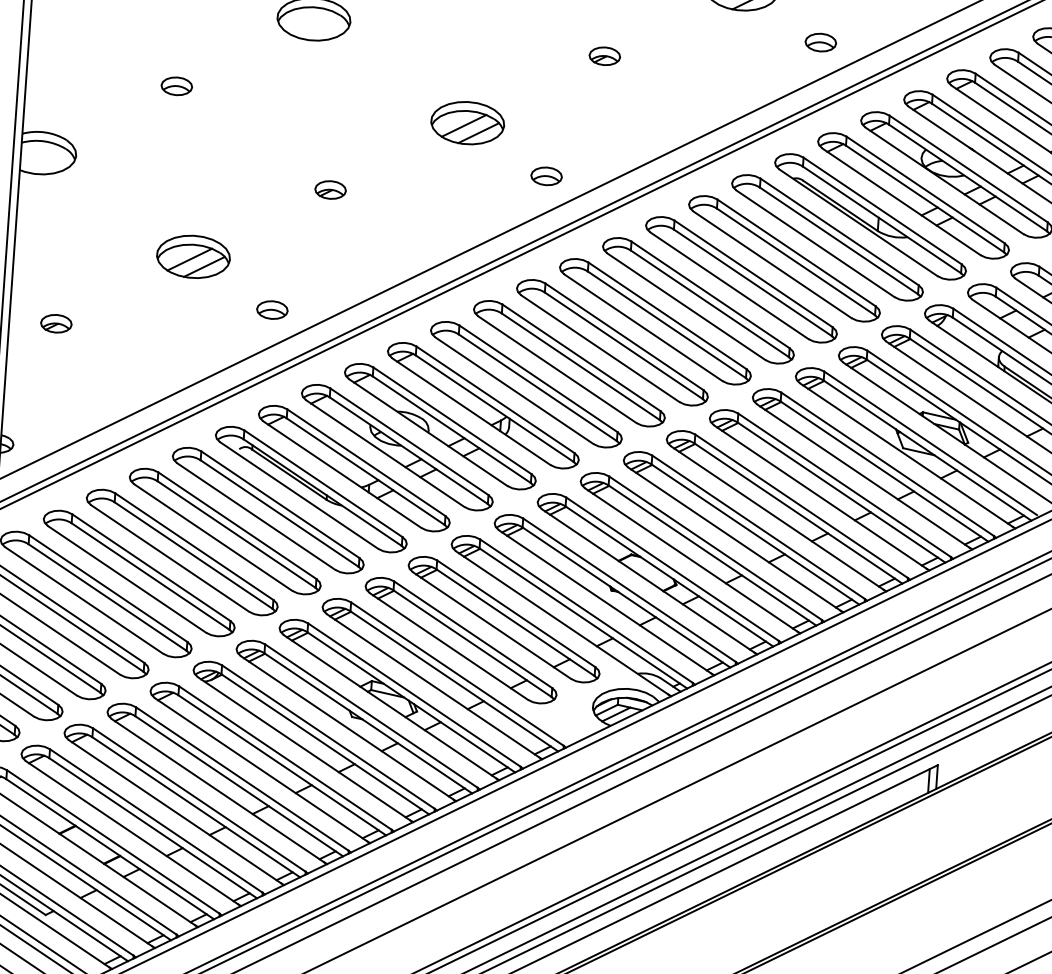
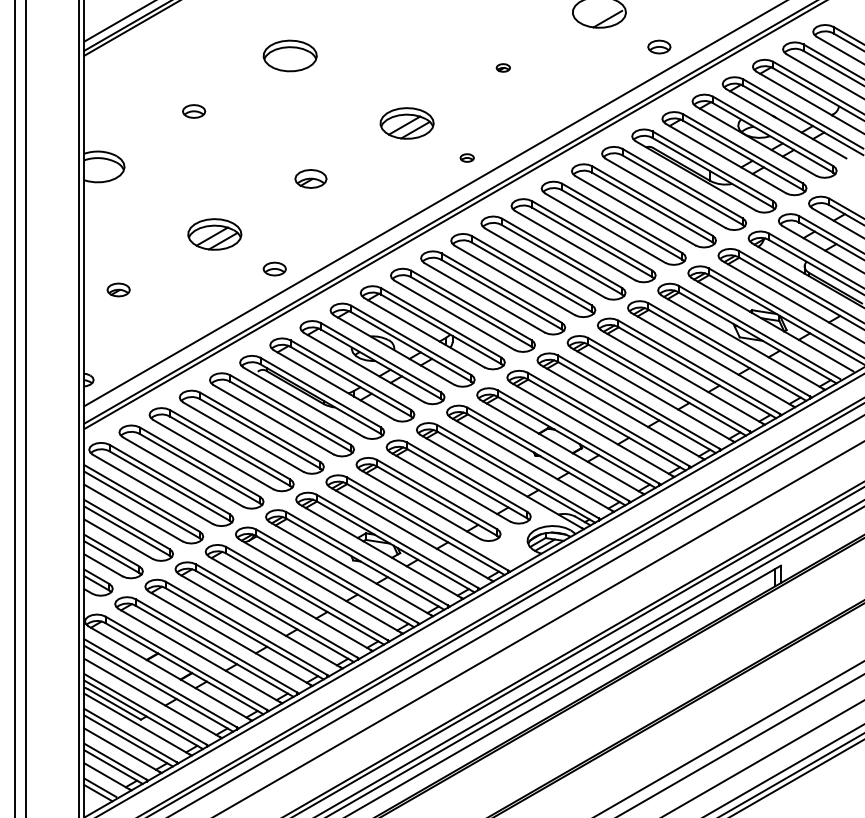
part: (605, 55) -> (503, 67), size x0.6
part: (547, 175) -> (467, 157), size x0.6
part: (330, 189) -> (310, 178), size x1.4

